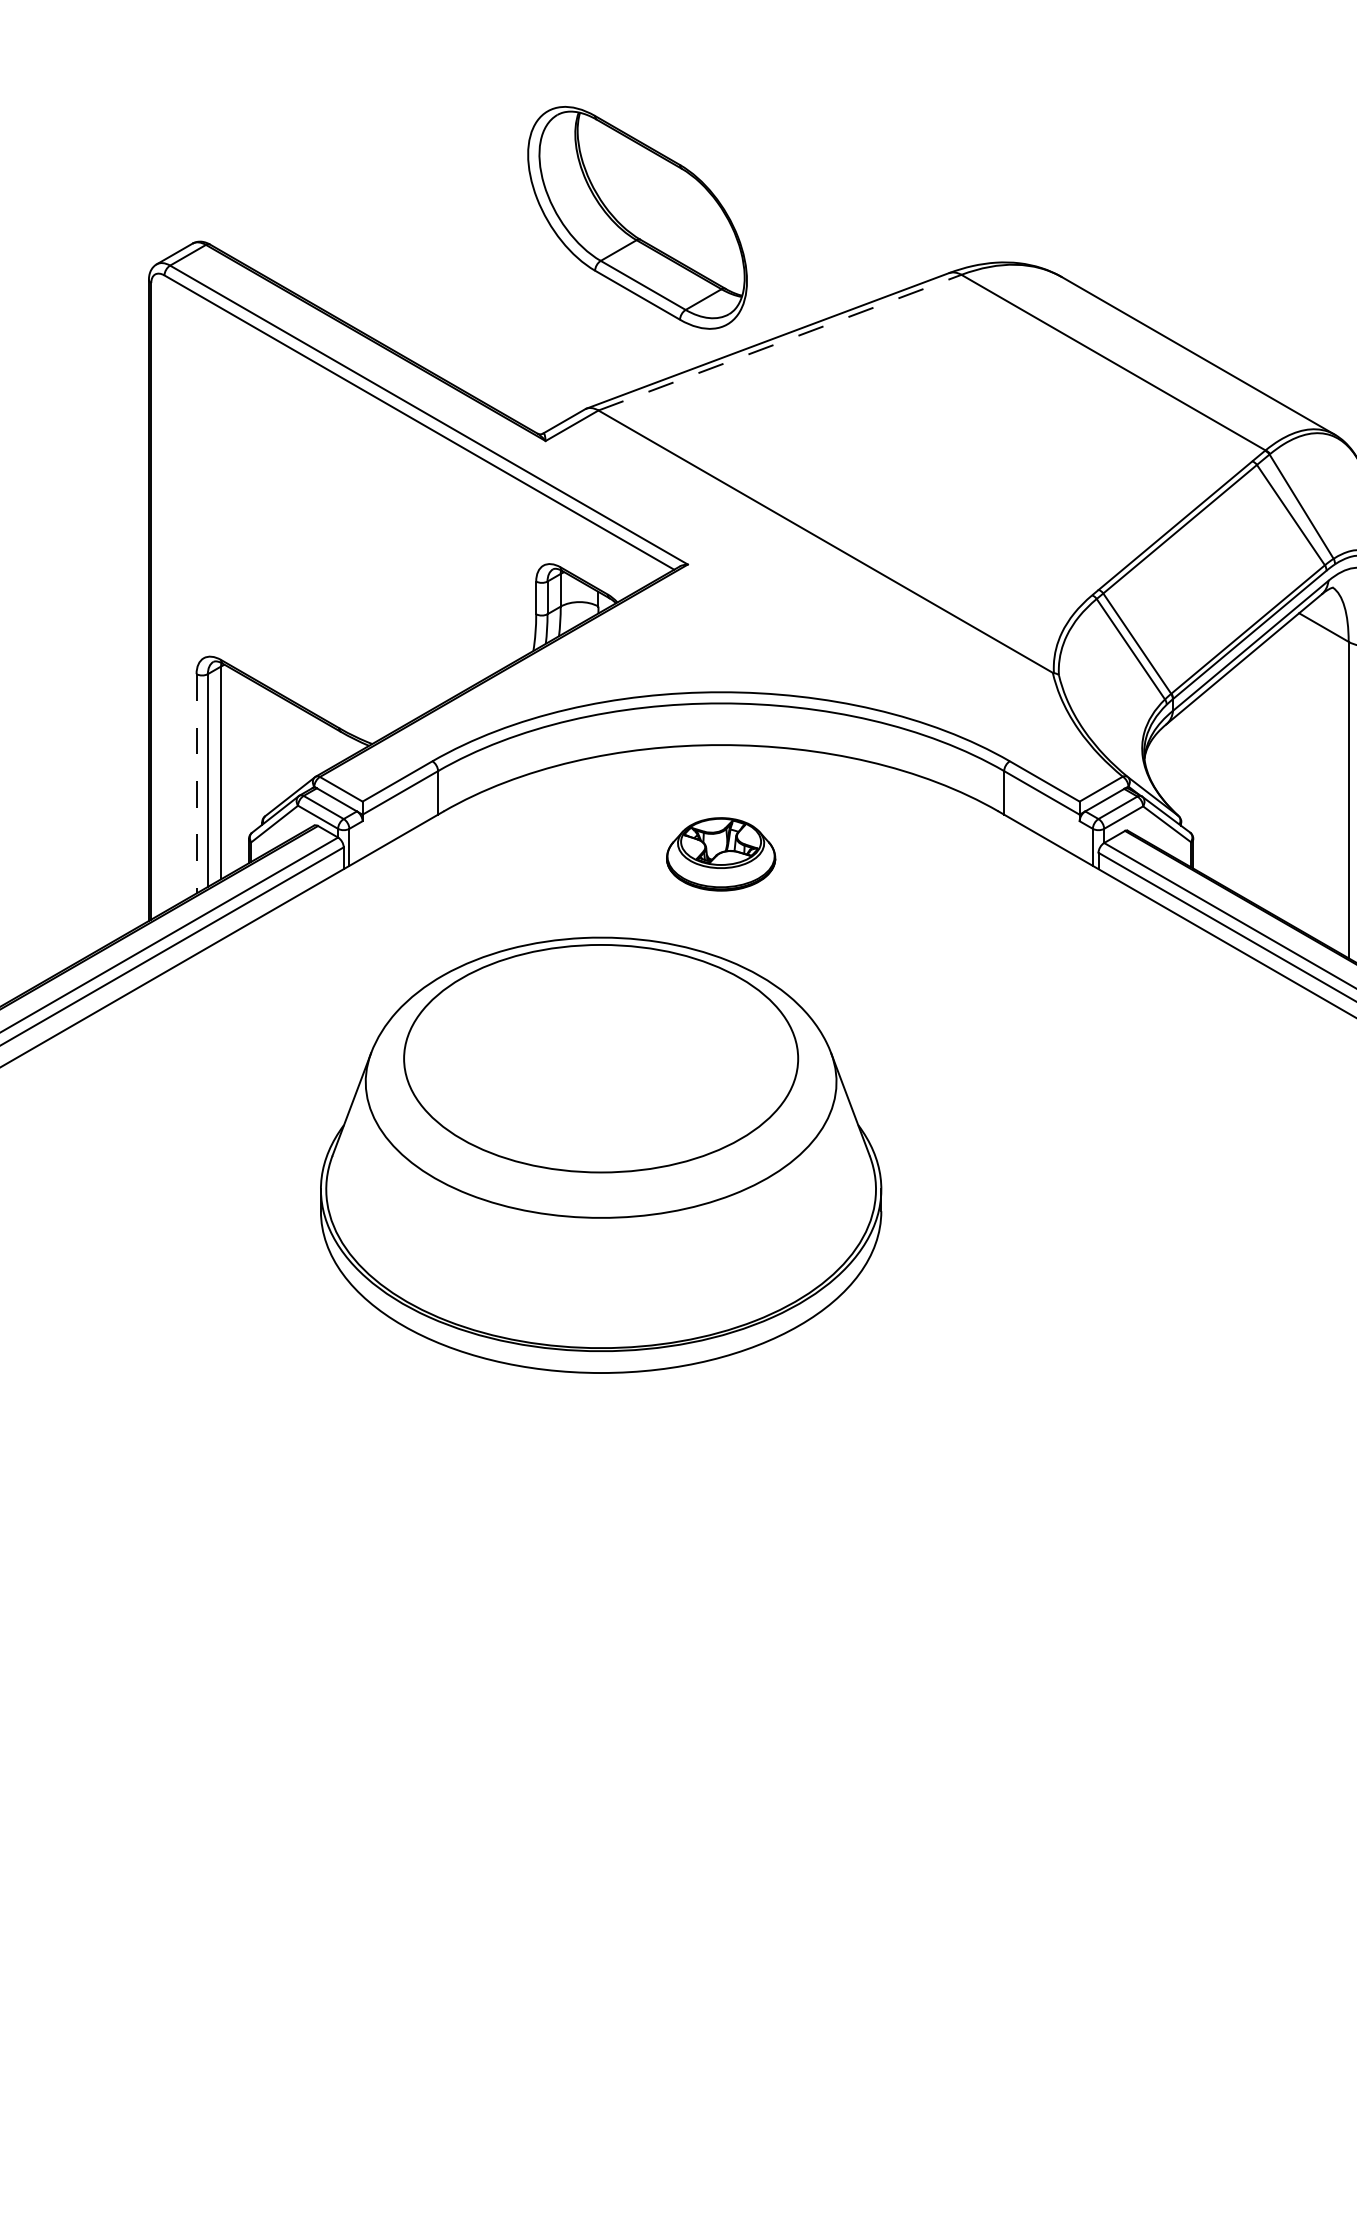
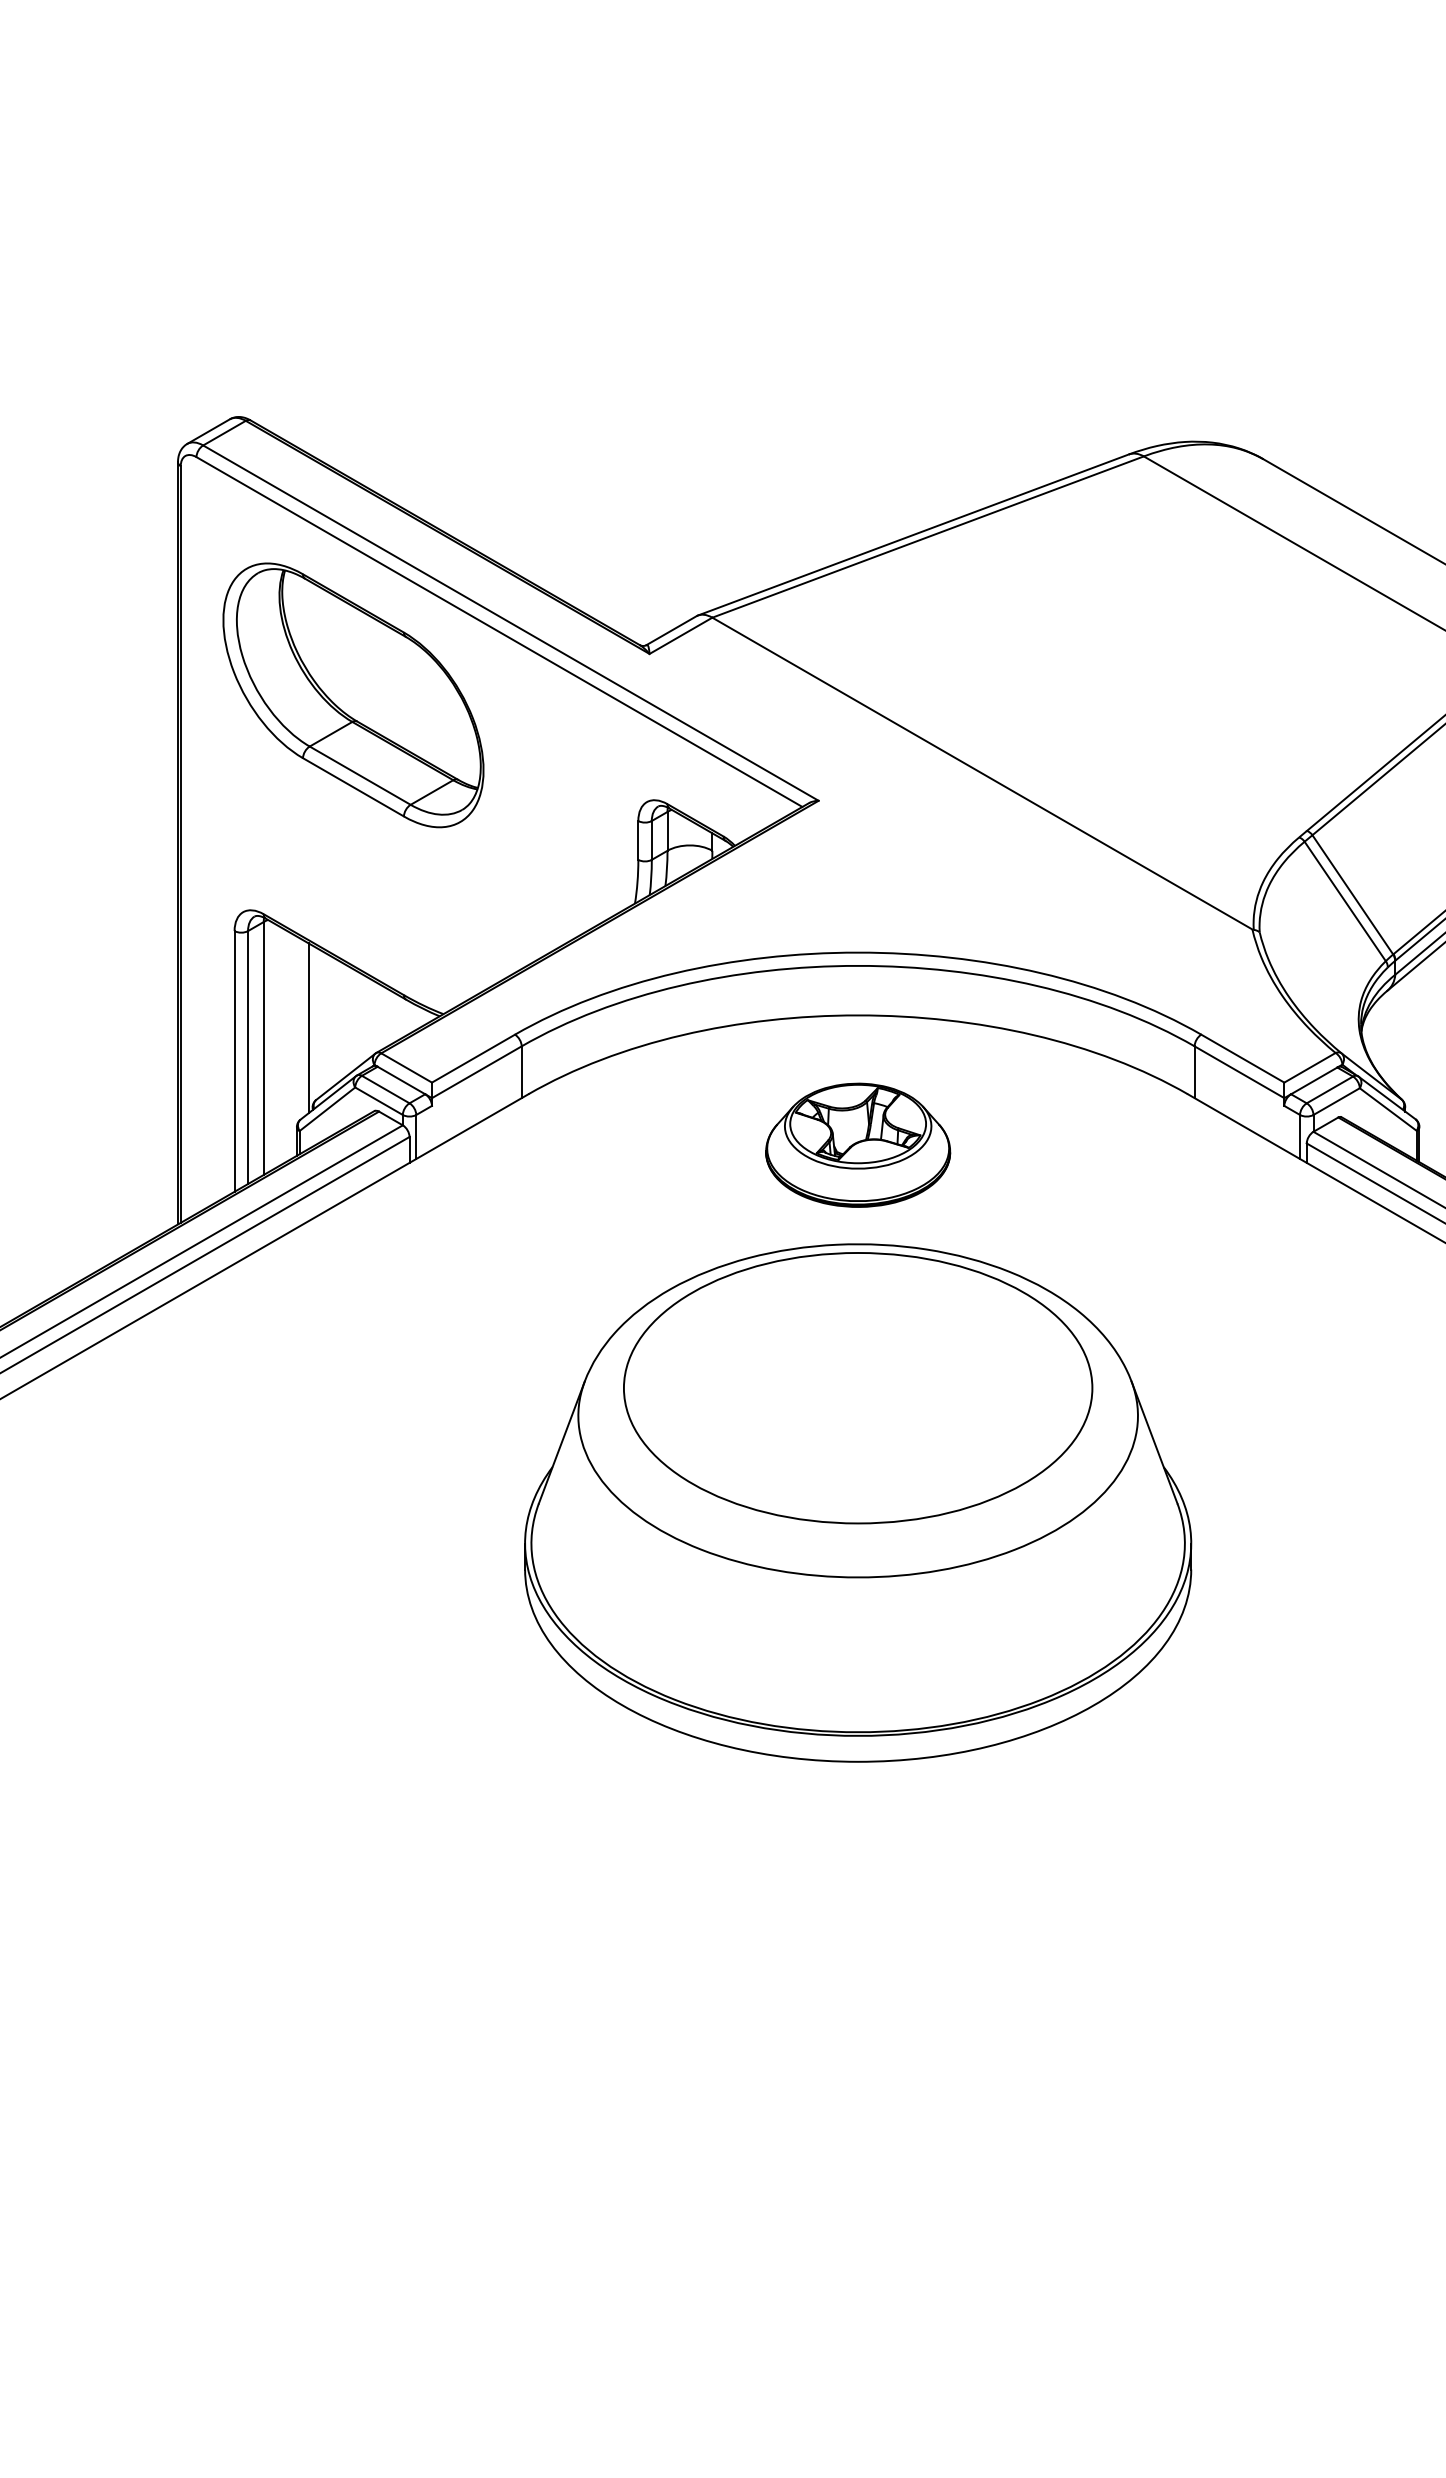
part: (637, 217) -> (353, 694), moved
line: (779, 342) -> (927, 536), dashed -> solid
line: (258, 755) -> (308, 1027), added
line: (196, 783) -> (234, 1061), dashed -> solid
part: (720, 854) -> (857, 1145), size x1.43
part: (601, 1154) -> (858, 1502), moved

